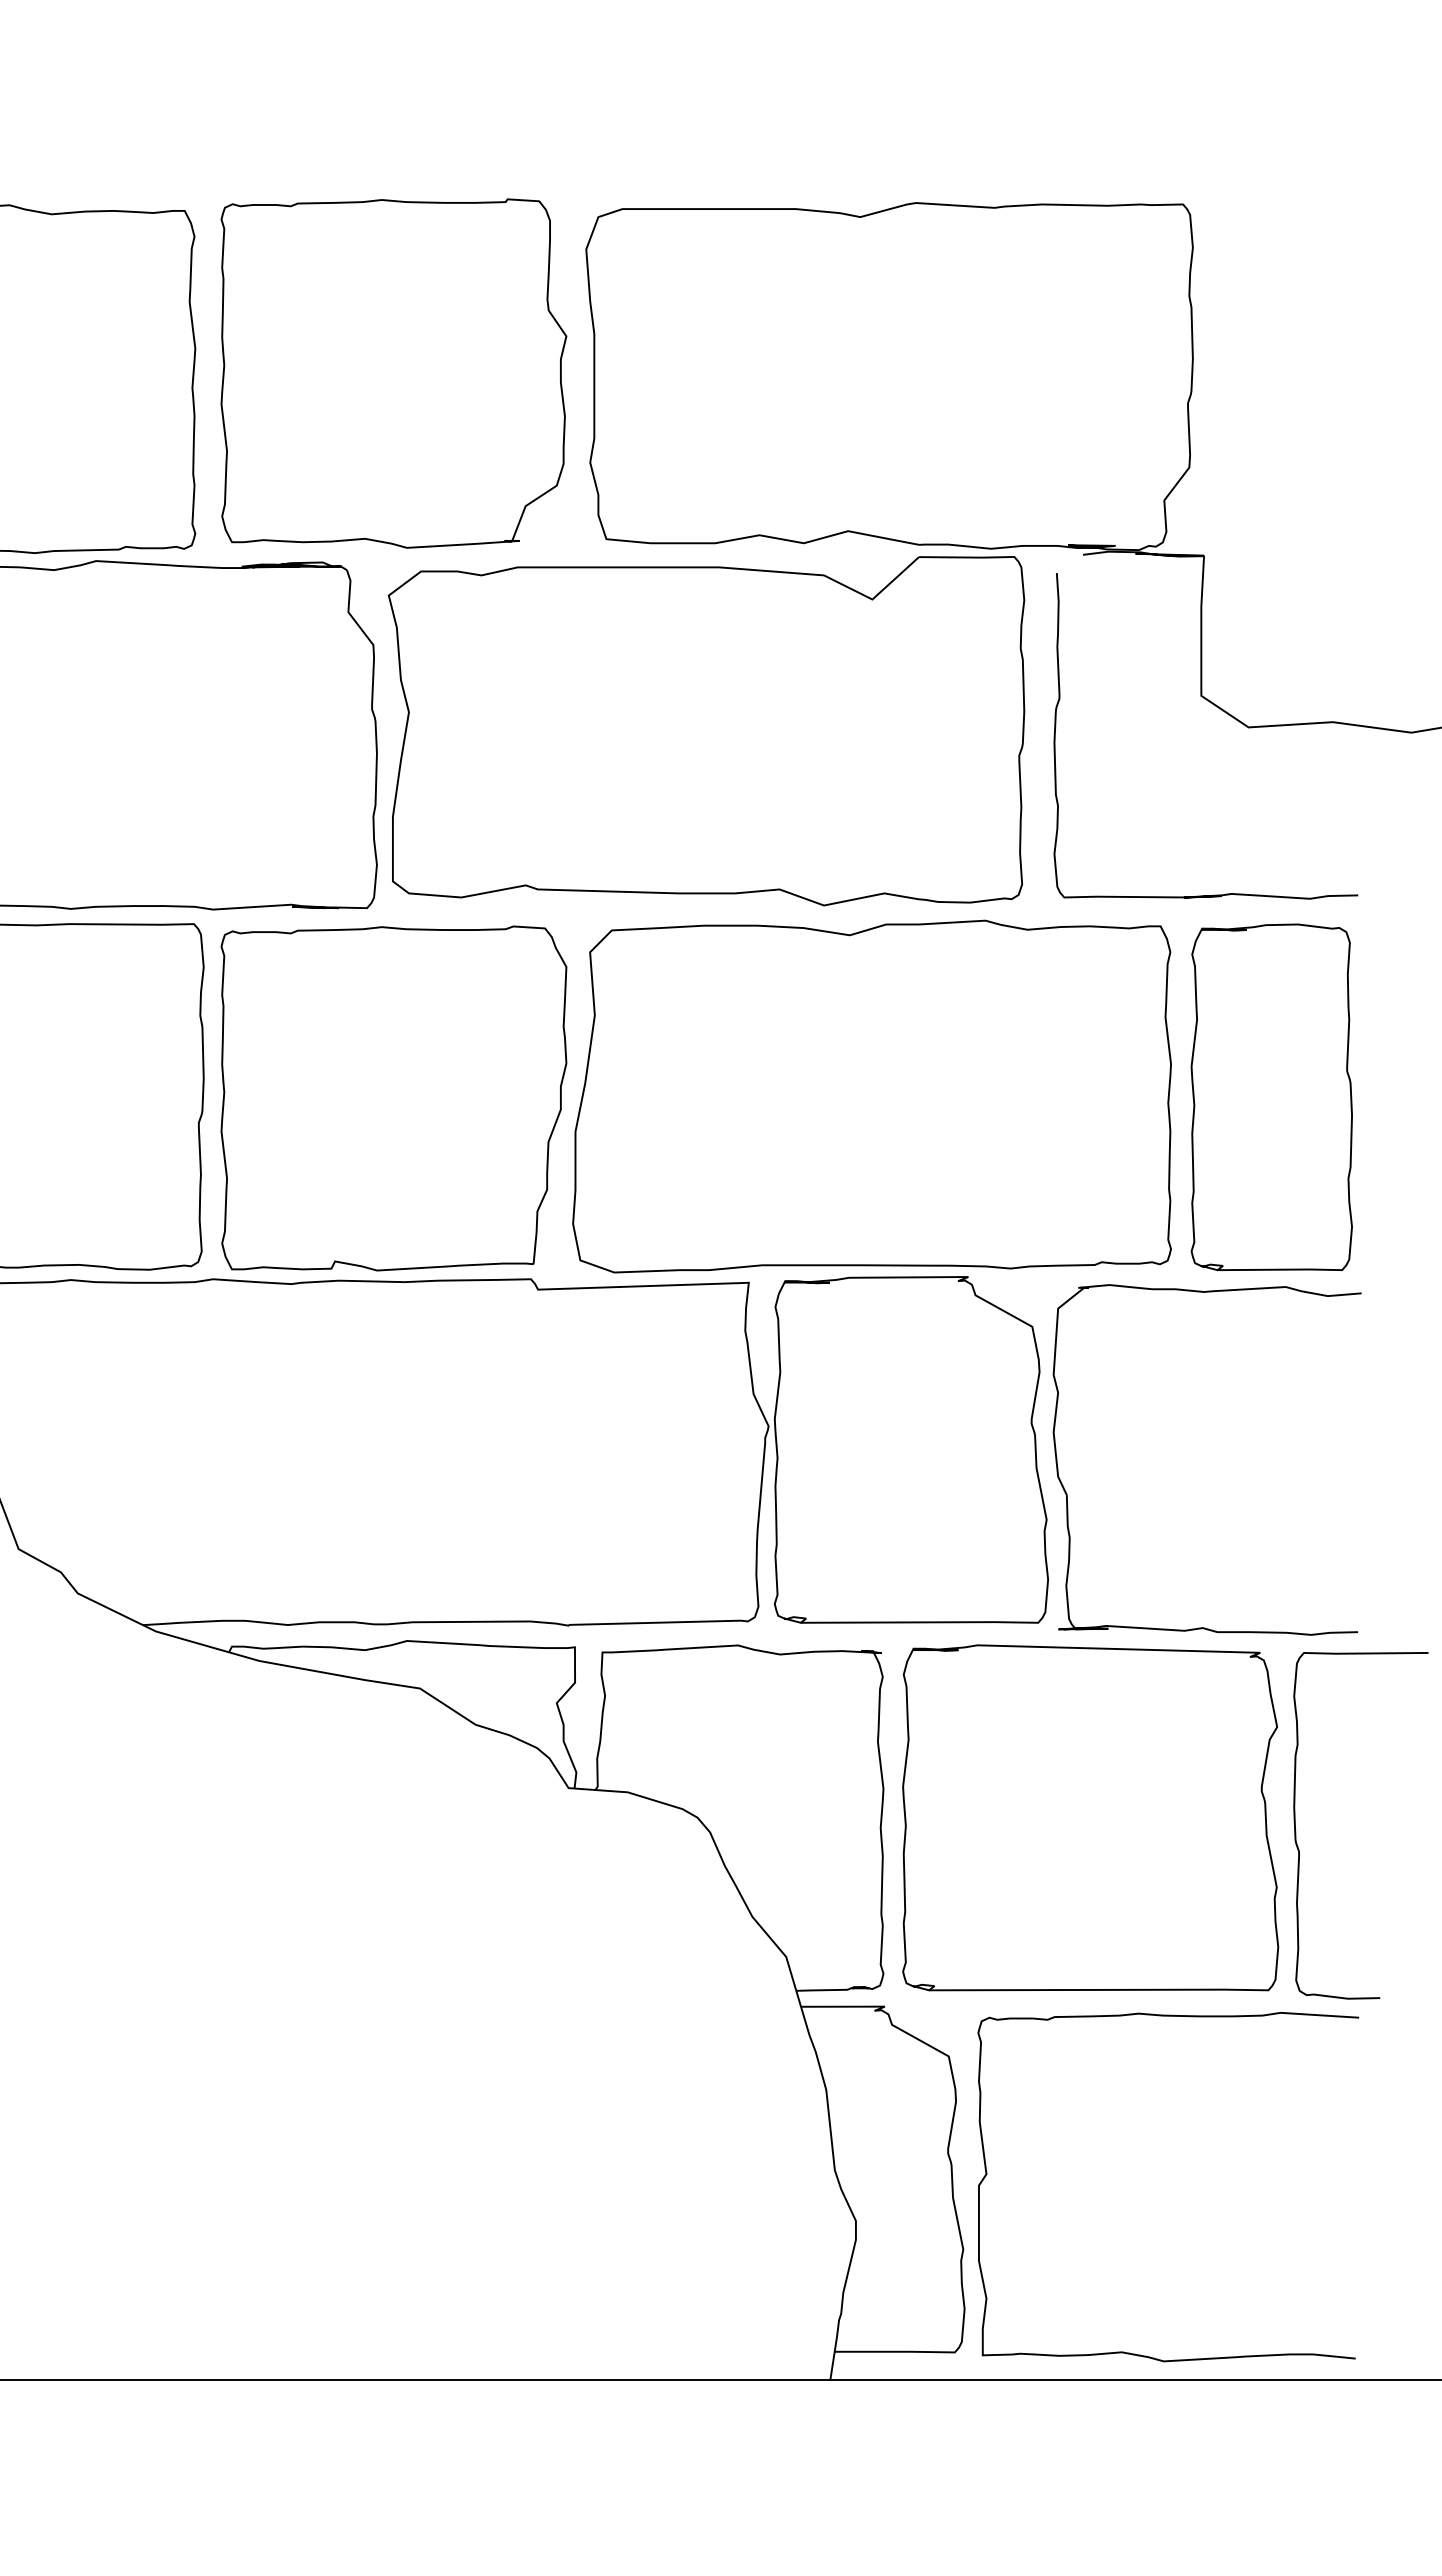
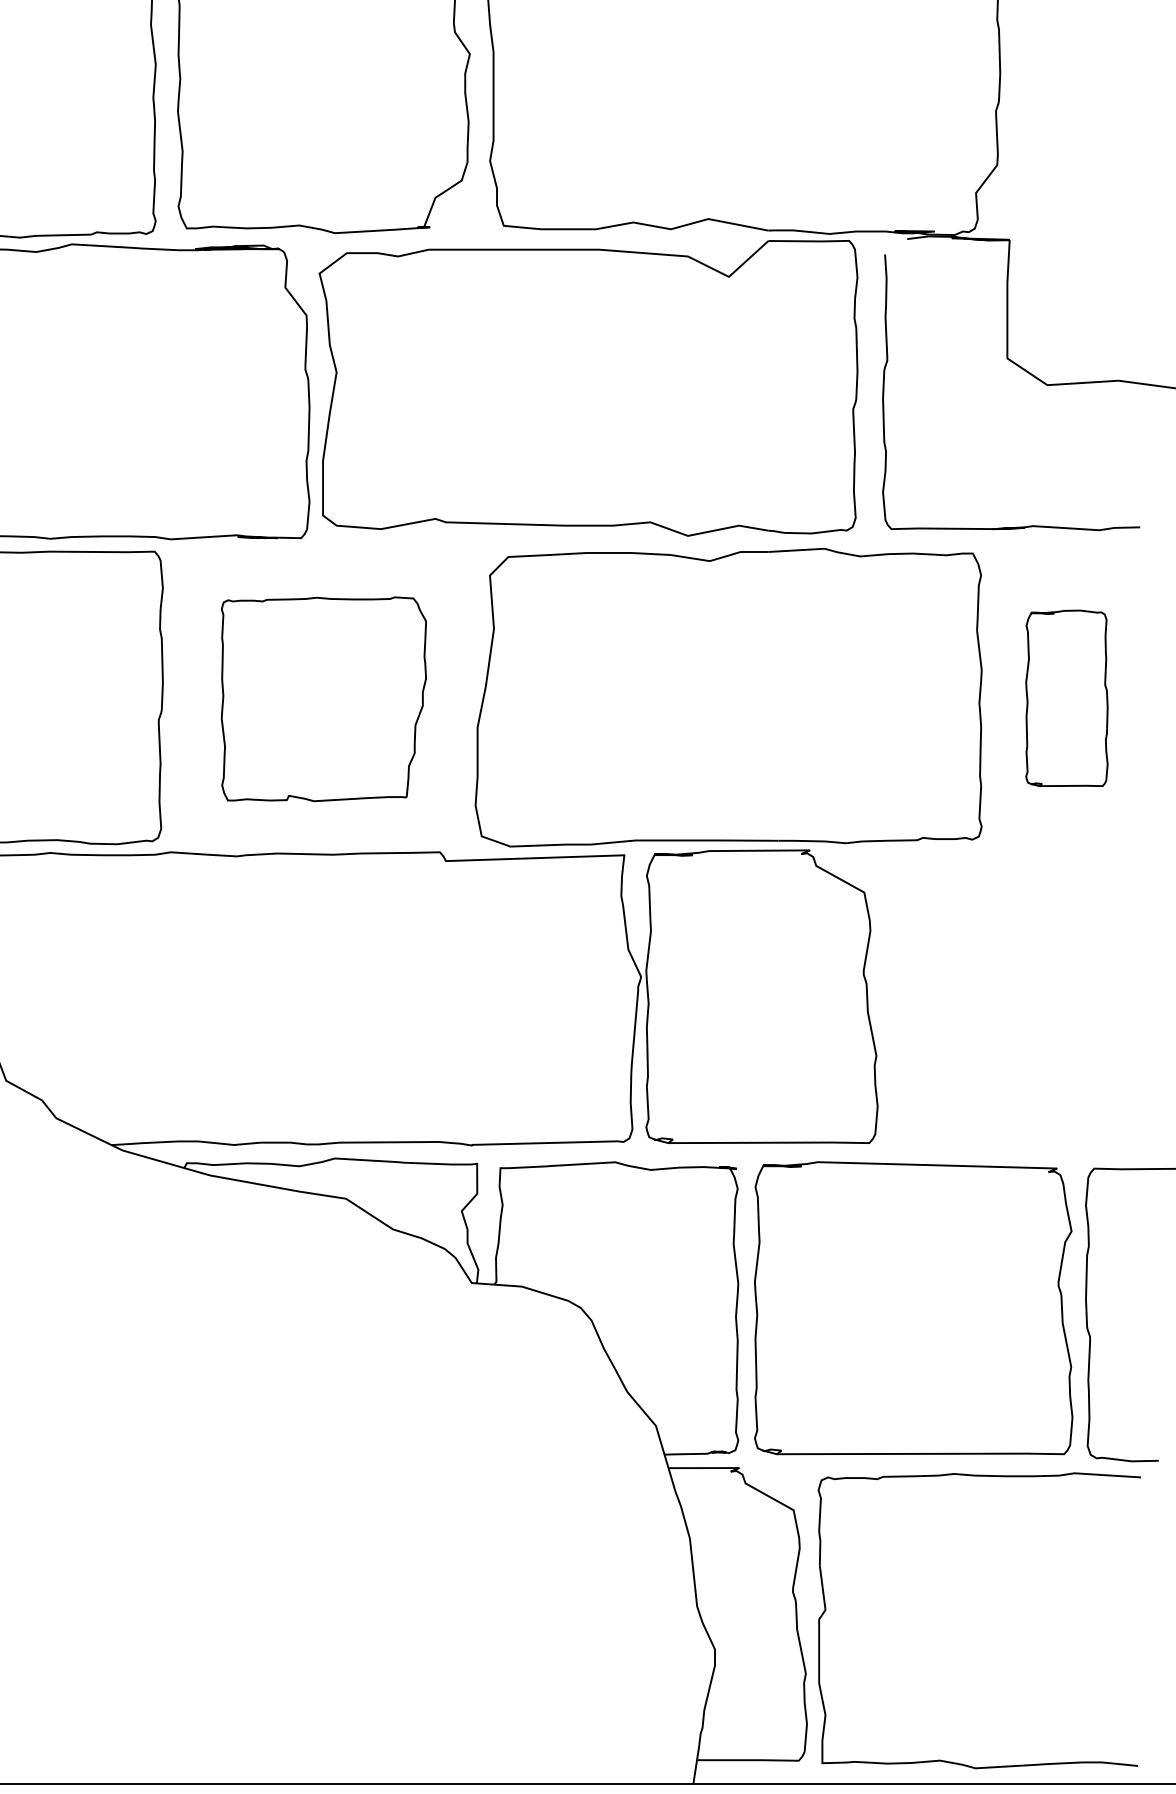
part: (1271, 1097) -> (1066, 698), size x0.6
part: (393, 1098) -> (323, 699), size x0.7
part: (1067, 1493) -> (894, 1033), removed

